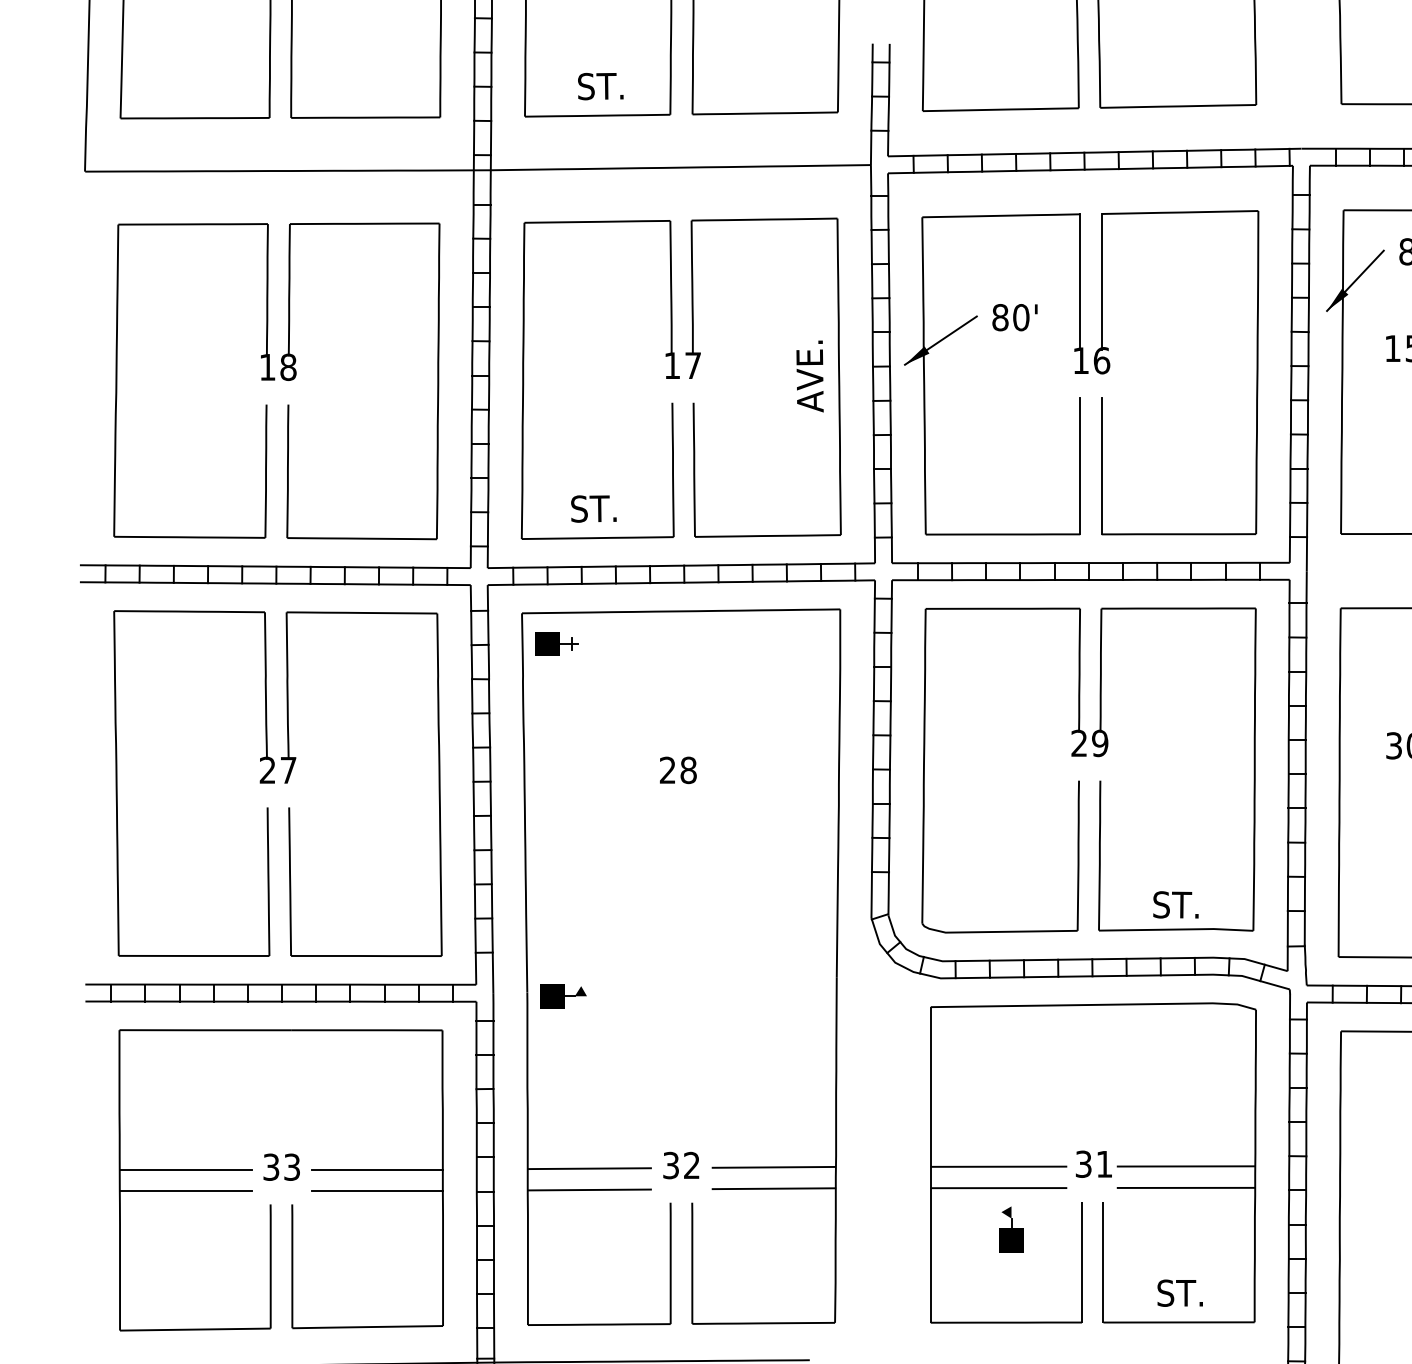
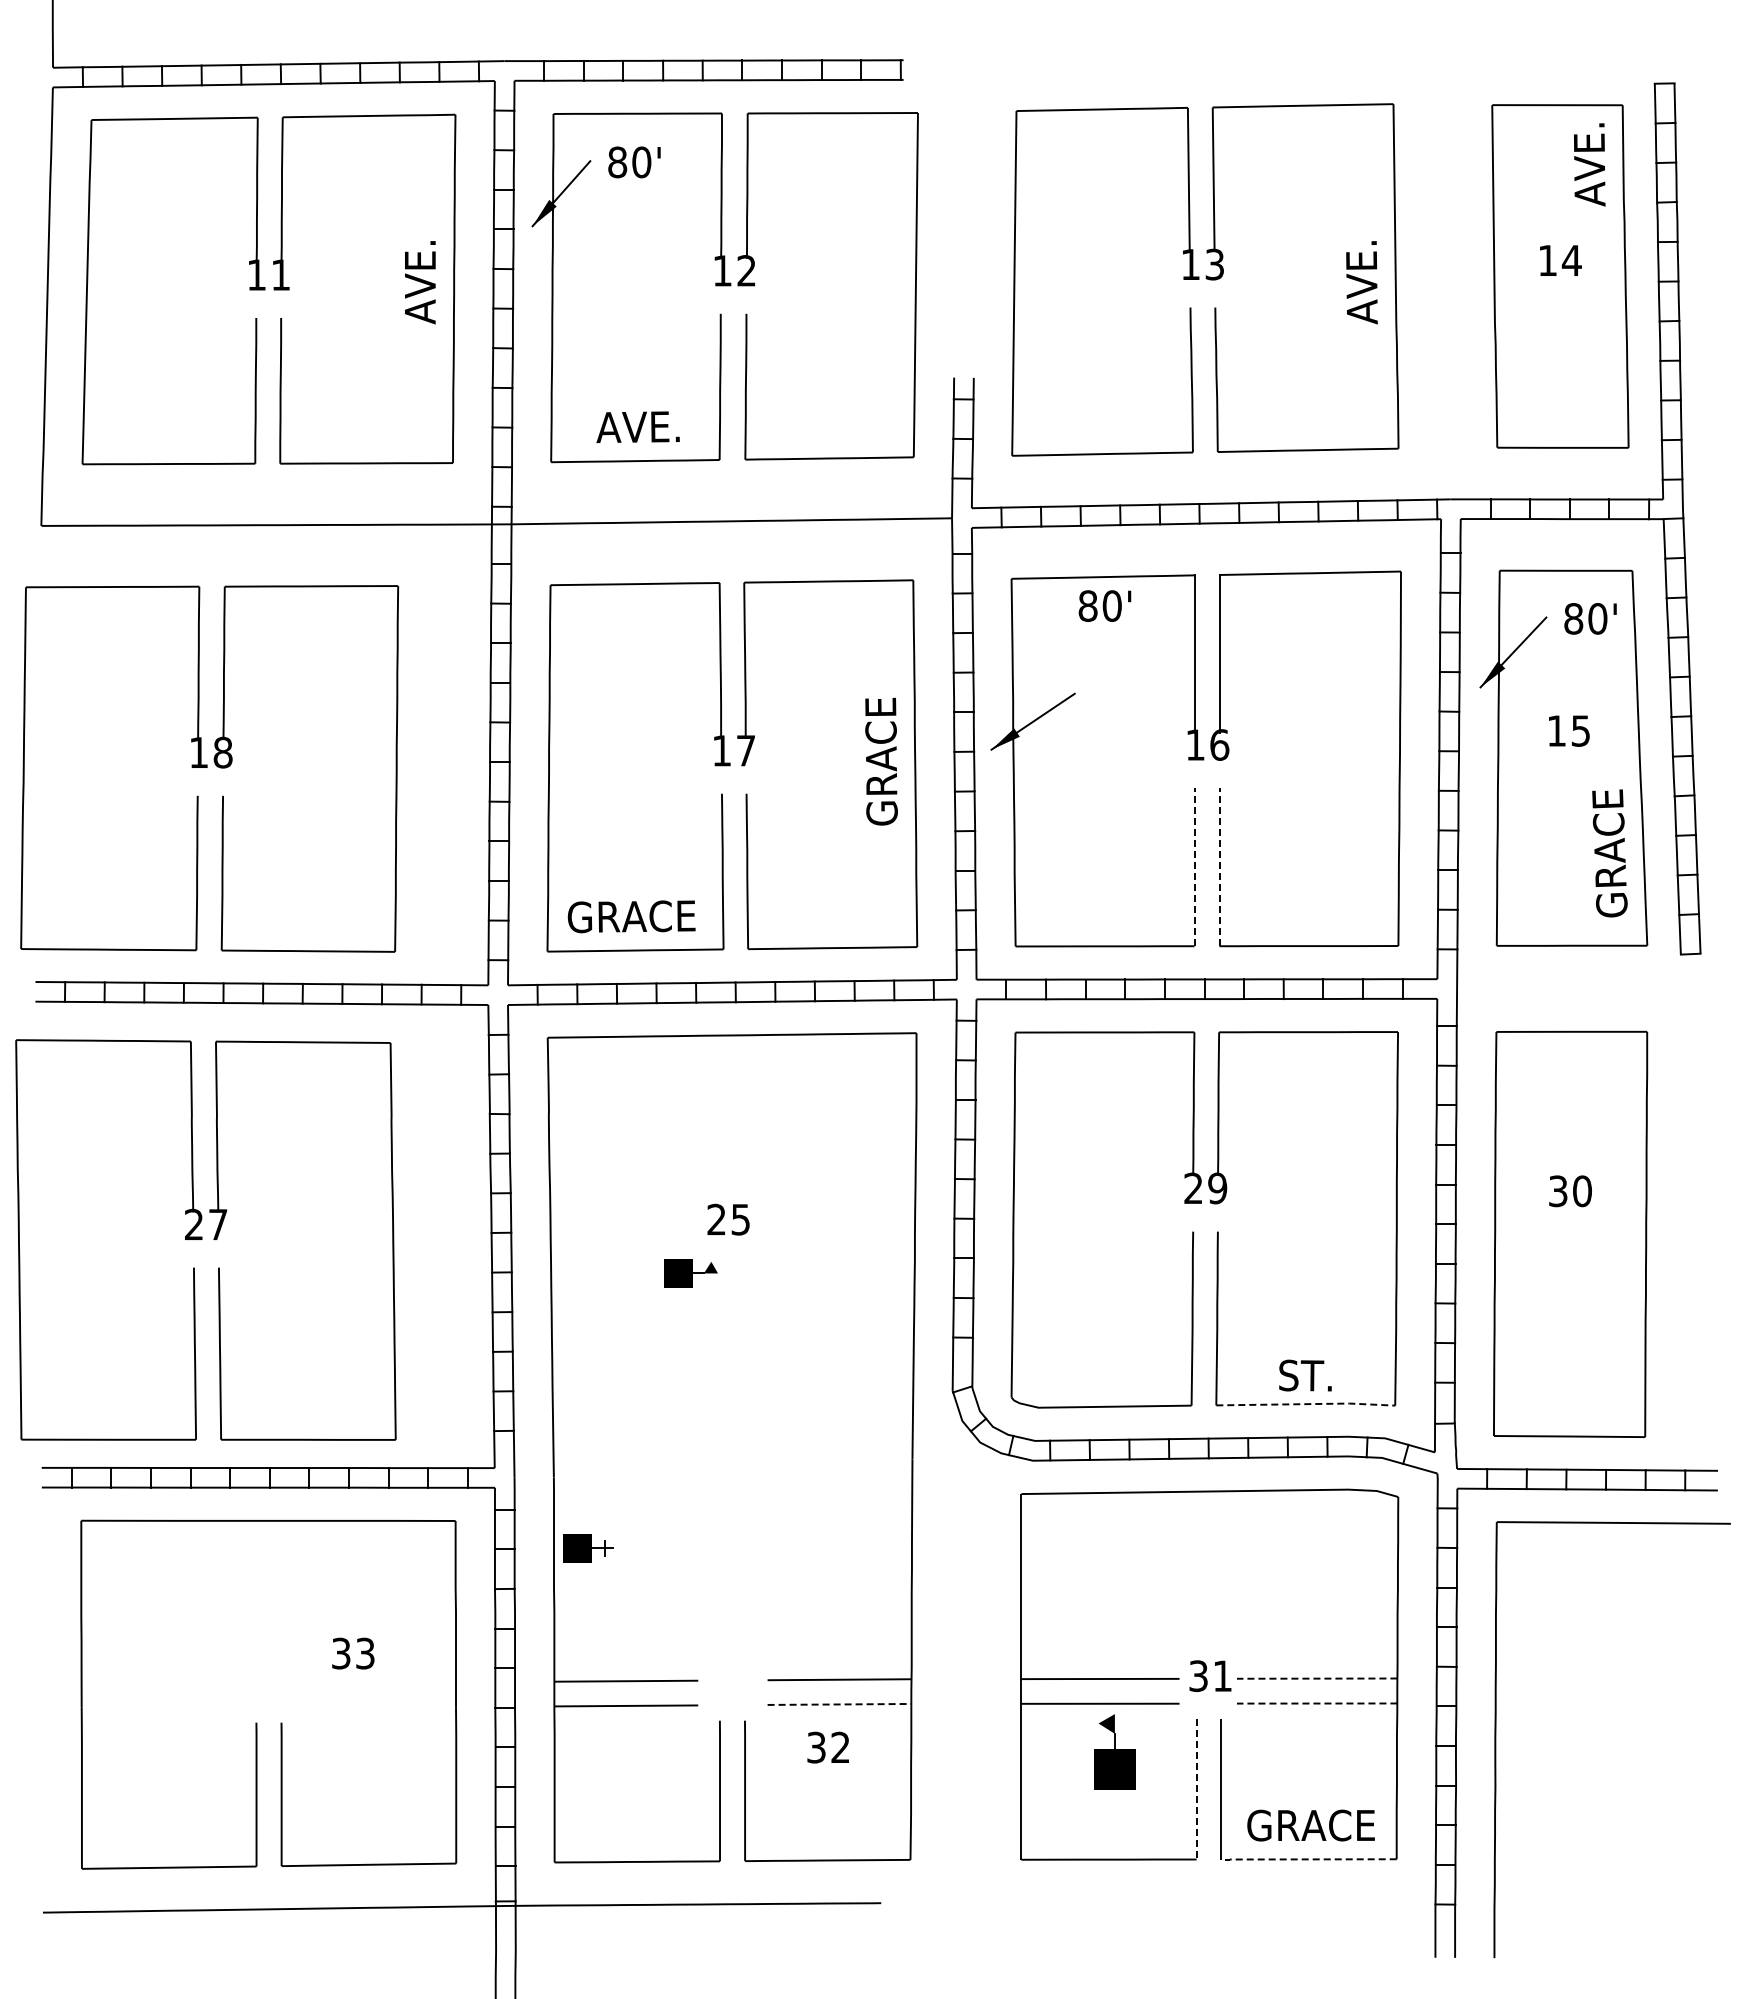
text: (599, 86) -> (637, 427), ST. -> AVE.
text: (1014, 317) -> (1104, 605), moved
text: (810, 374) -> (881, 761), AVE. -> GRACE
part: (276, 380) -> (209, 768), moved
line: (1080, 466) -> (1194, 867), solid -> dashed
line: (1101, 466) -> (1219, 867), solid -> dashed
text: (594, 508) -> (631, 916), ST. -> GRACE
part: (557, 644) -> (588, 1548), moved
text: (688, 770) -> (740, 1219), 28 -> 25
part: (277, 783) -> (205, 1239), moved
line: (1176, 929) -> (1306, 1404), solid -> dashed
part: (563, 996) -> (690, 1273), moved
text: (680, 1165) -> (827, 1747), moved
line: (1185, 1166) -> (1316, 1678), solid -> dashed
text: (281, 1167) -> (353, 1653), moved
line: (185, 1169) -> (157, 1682), removed
line: (377, 1169) -> (380, 1682), removed
line: (1185, 1187) -> (1316, 1703), solid -> dashed
line: (774, 1188) -> (840, 1704), solid -> dashed
line: (185, 1191) -> (157, 1707), removed
line: (377, 1191) -> (380, 1707), removed
part: (1011, 1229) -> (1114, 1751), size x1.4
line: (1081, 1262) -> (1196, 1789), solid -> dashed
text: (1180, 1293) -> (1310, 1825), ST. -> GRACE
line: (1177, 1322) -> (1307, 1859), solid -> dashed

